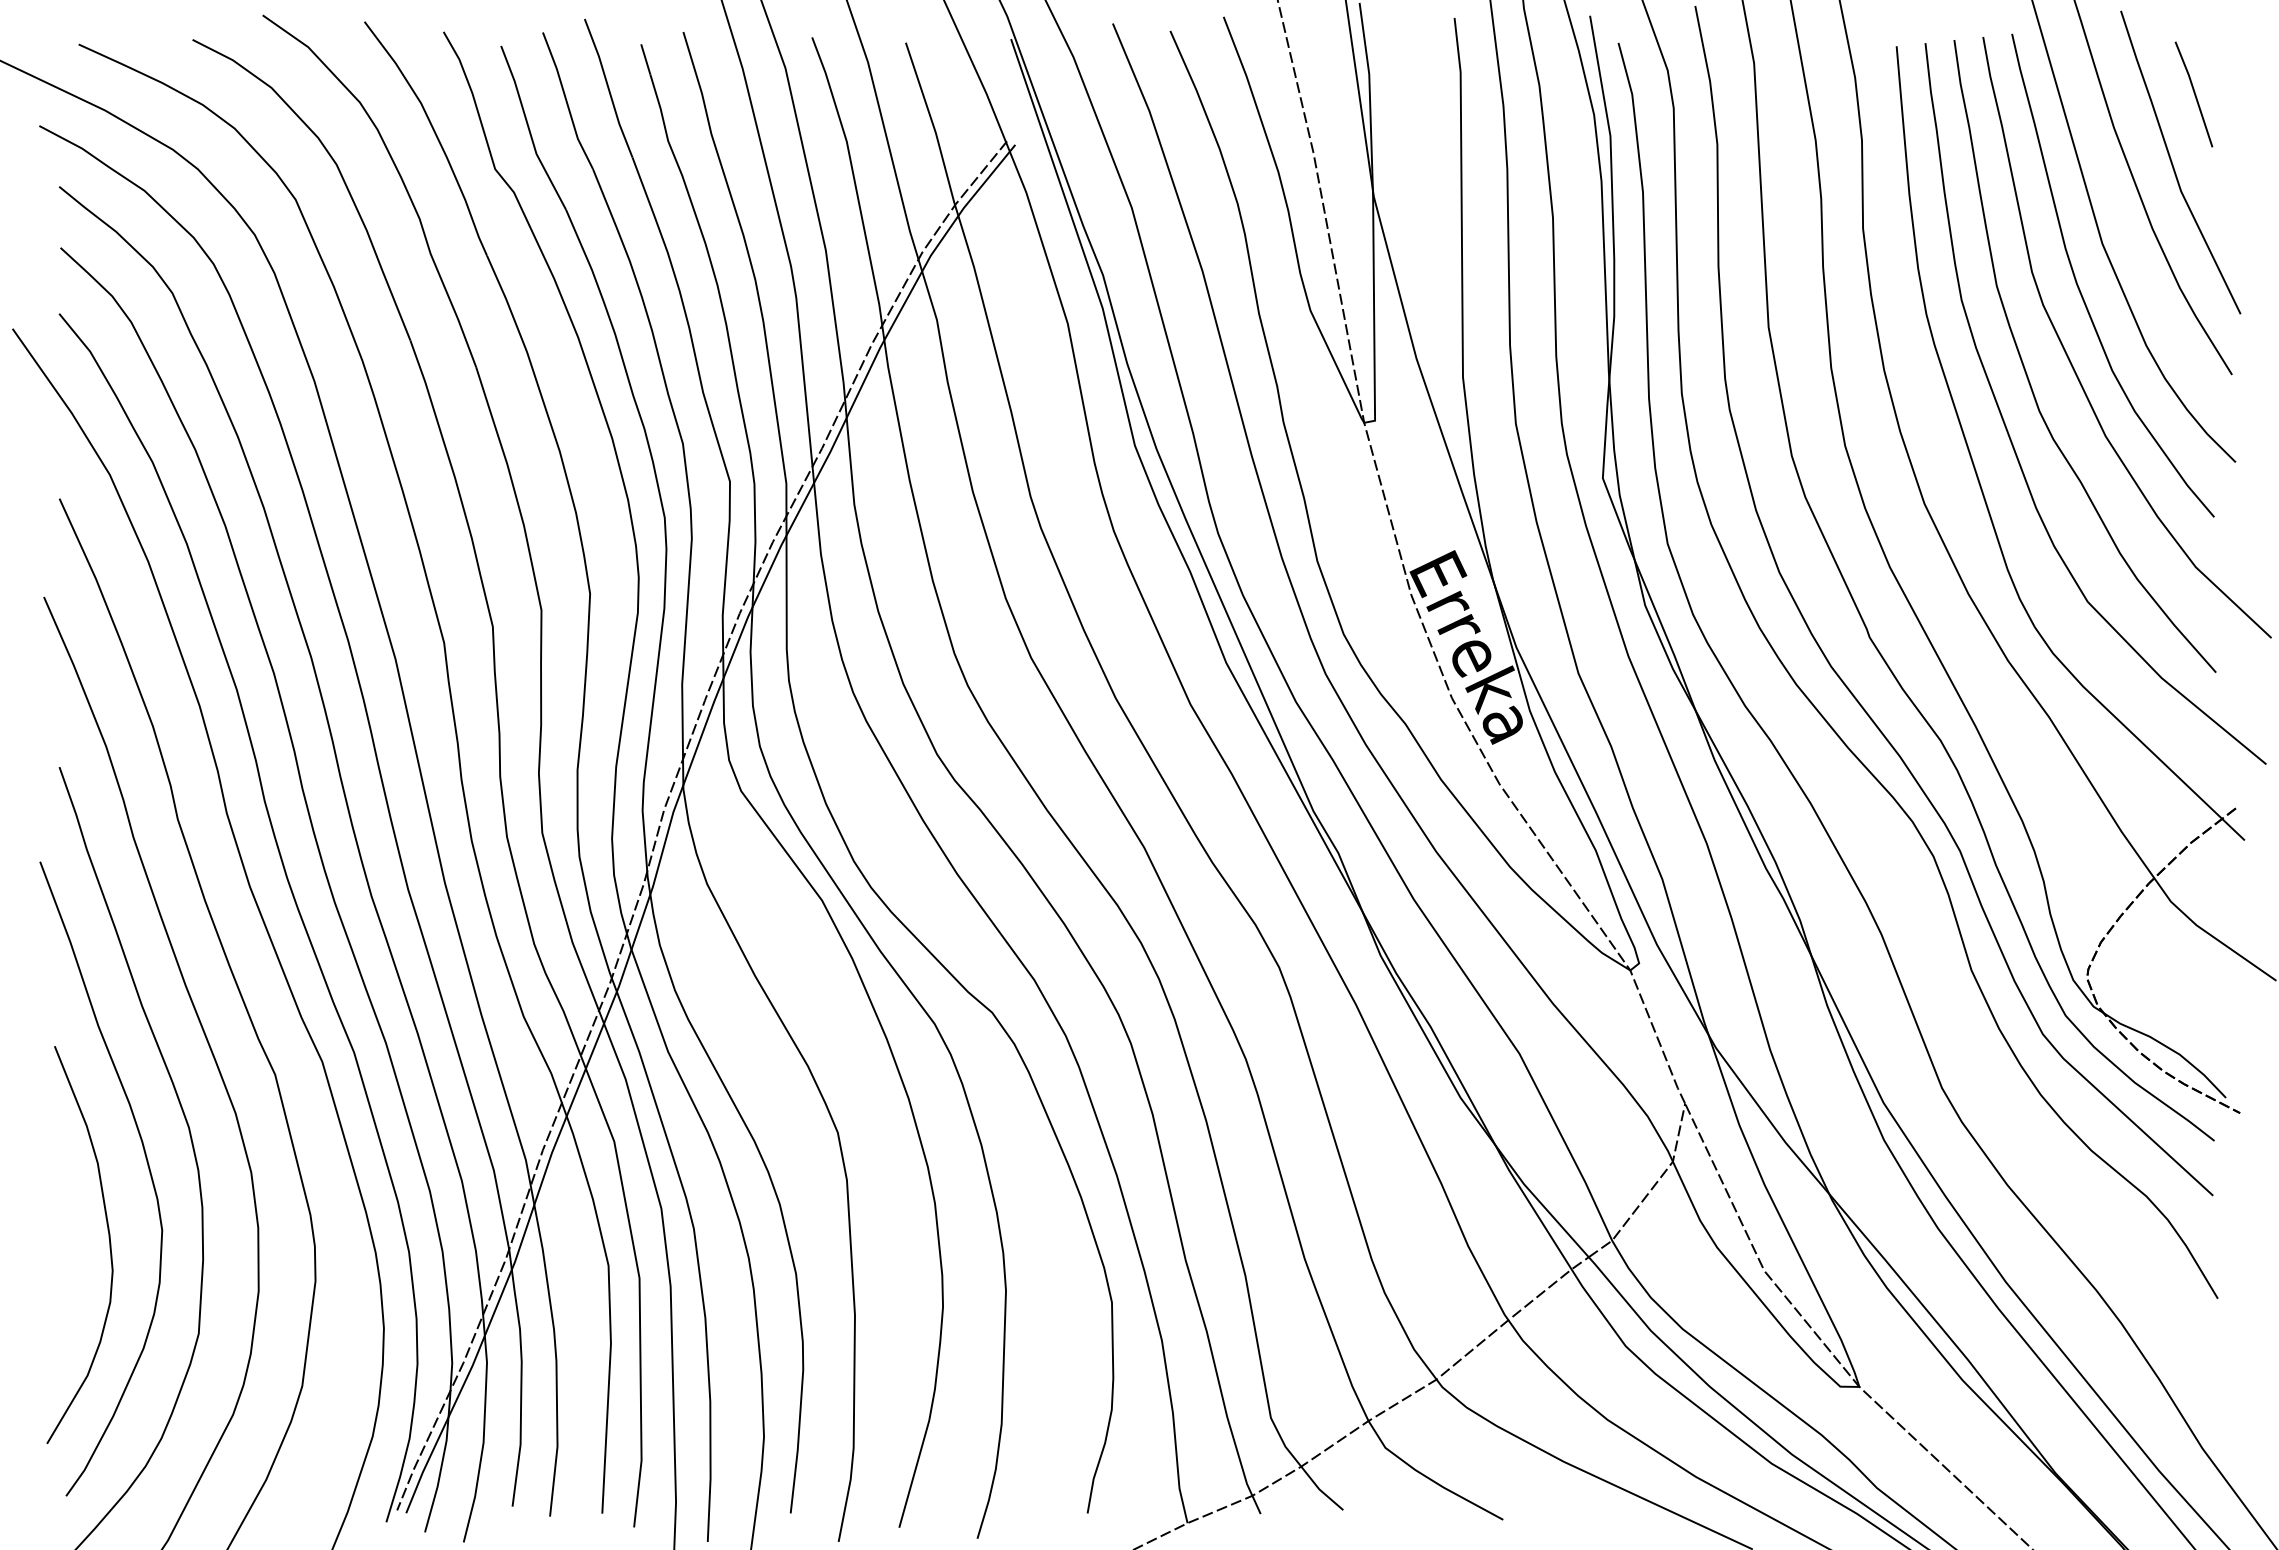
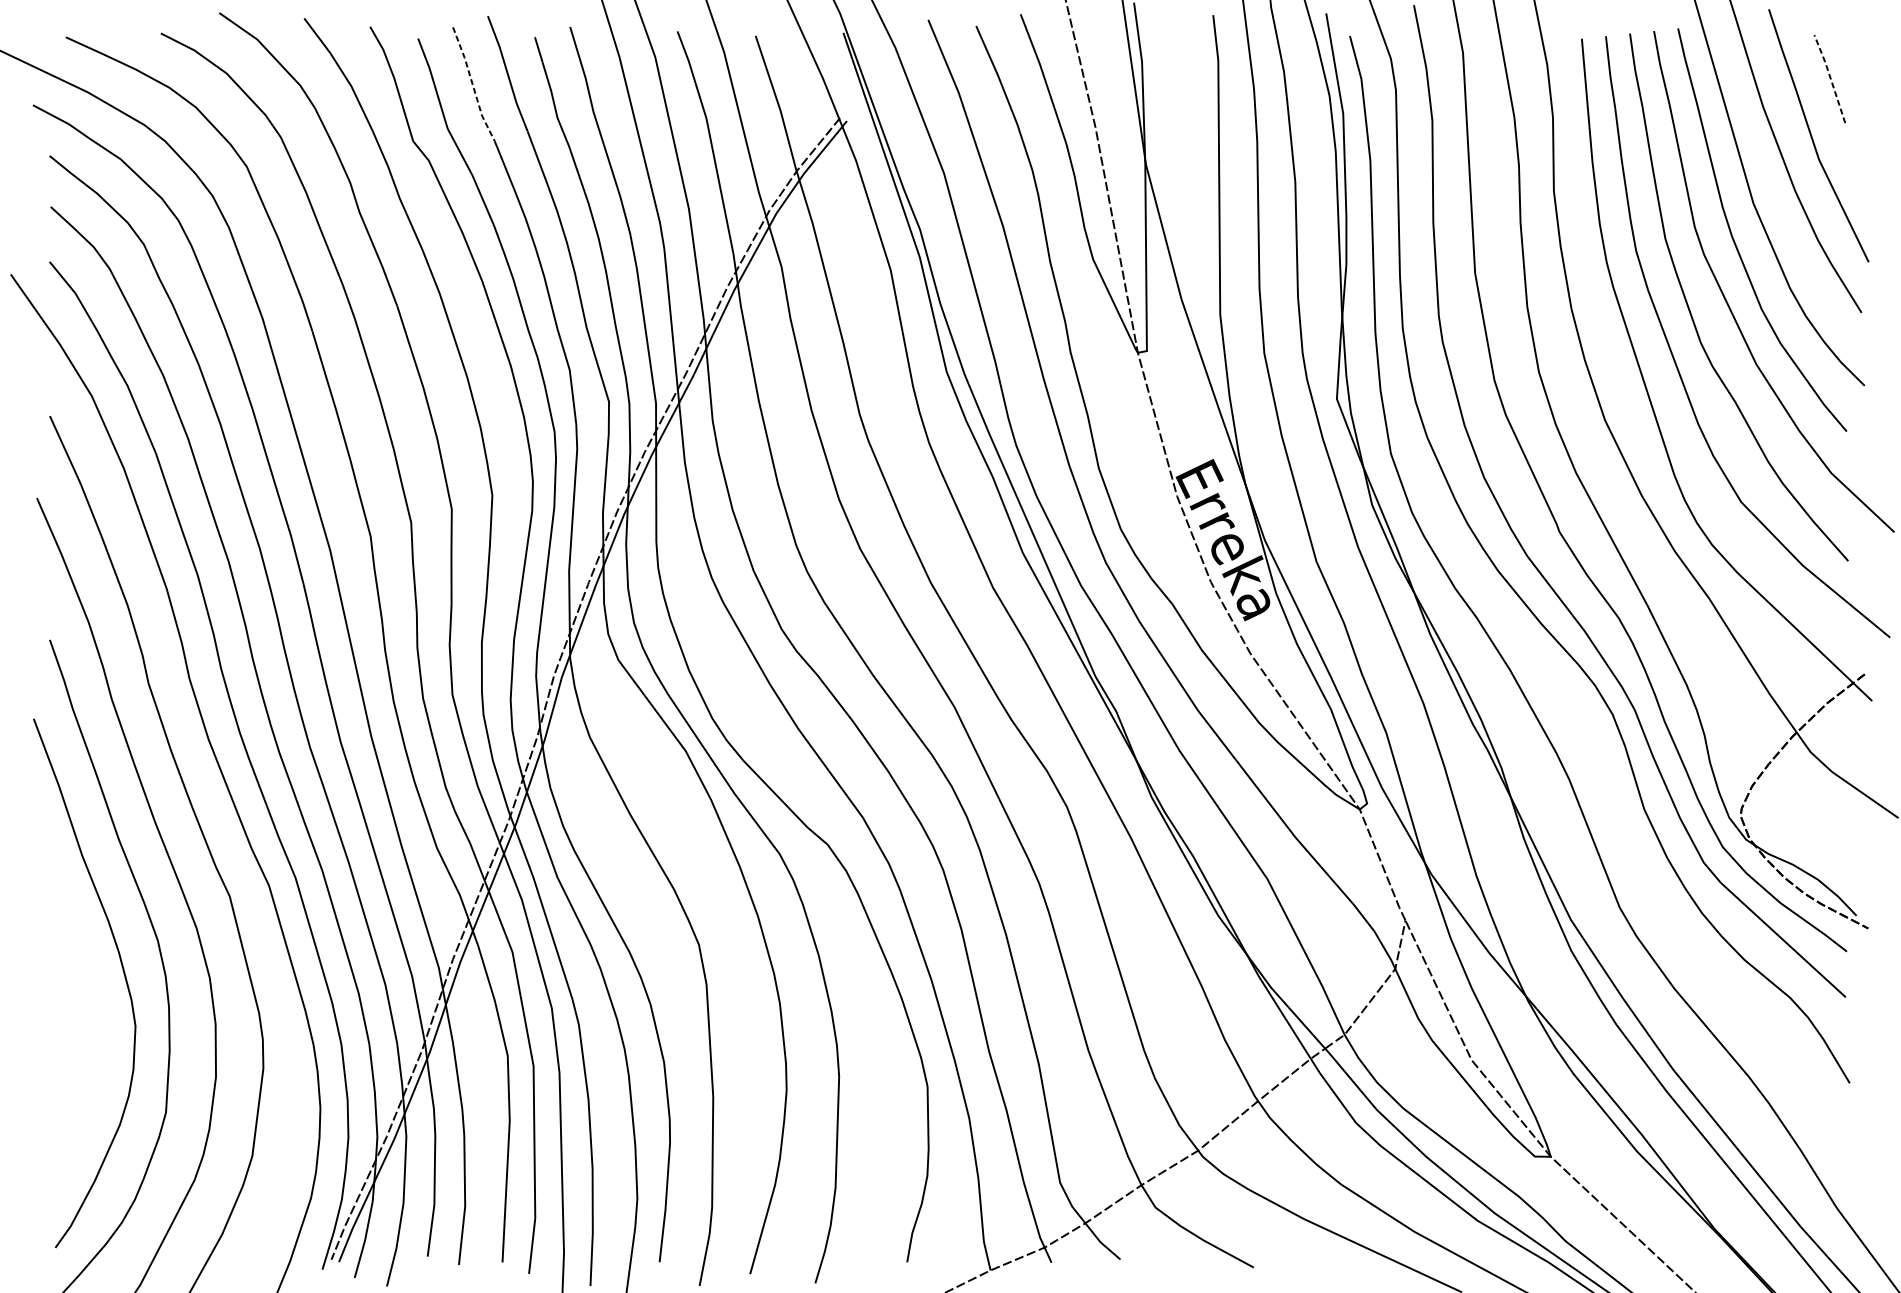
line: (2194, 93) -> (1830, 78), solid -> dashed
line: (566, 102) -> (472, 85), solid -> dashed
curve: (108, 1238) -> (90, 1033), removed

